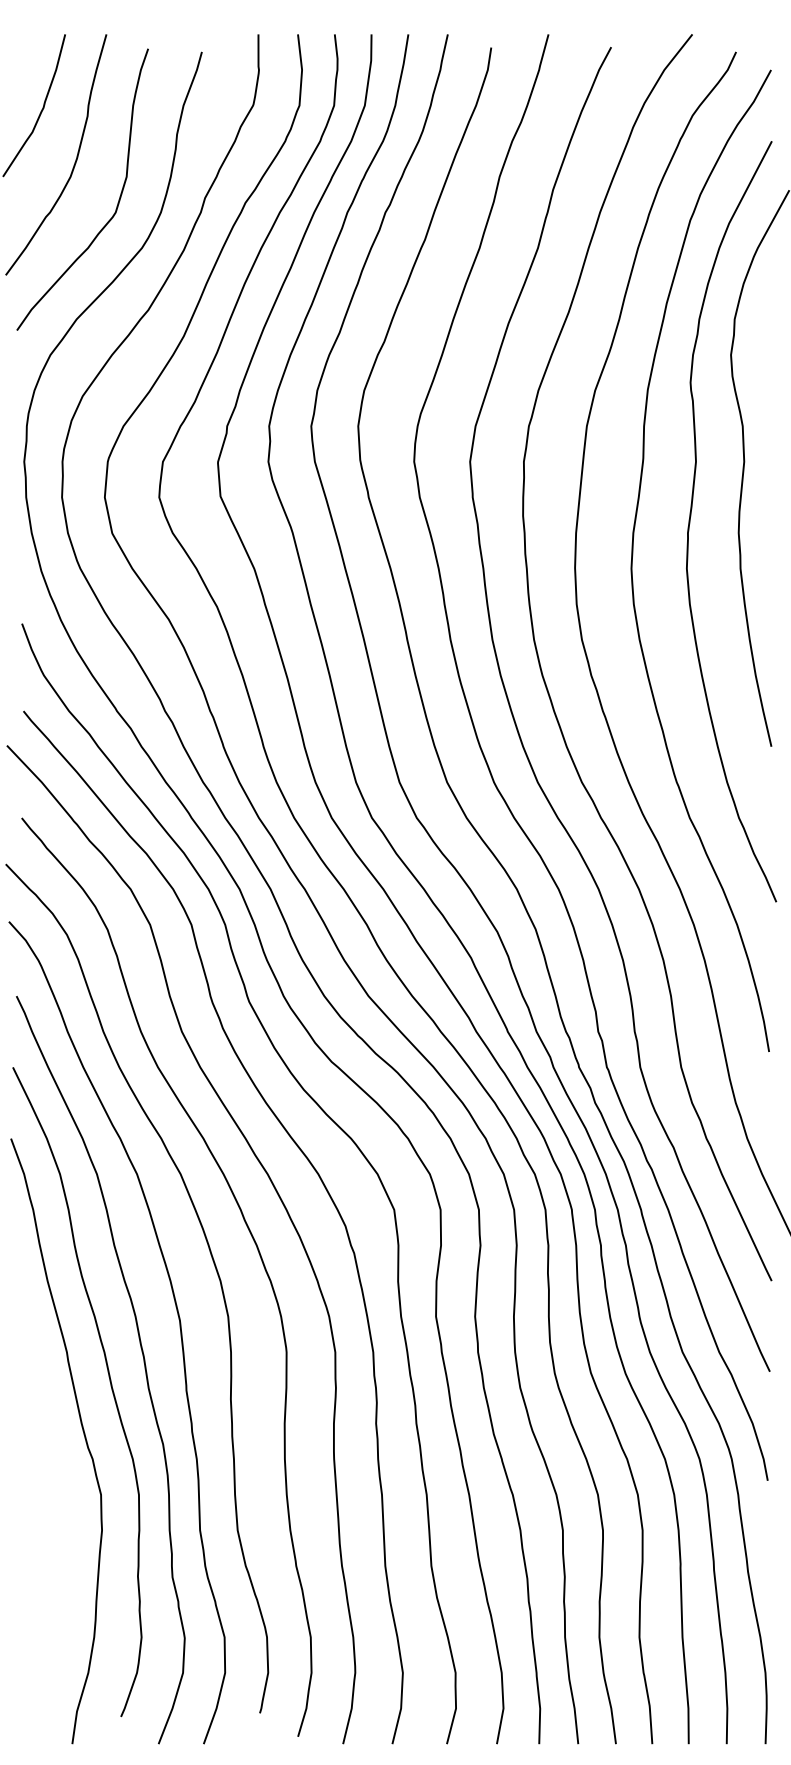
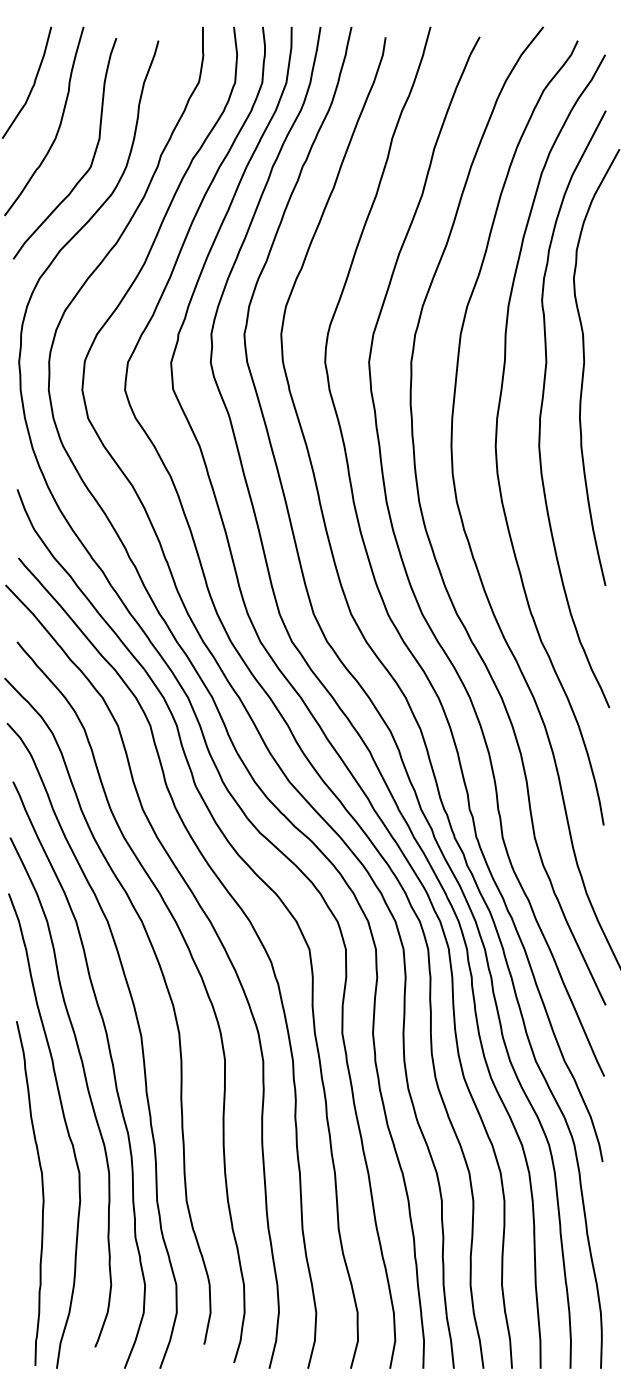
curve: (54, 1520) -> (42, 1193), added

